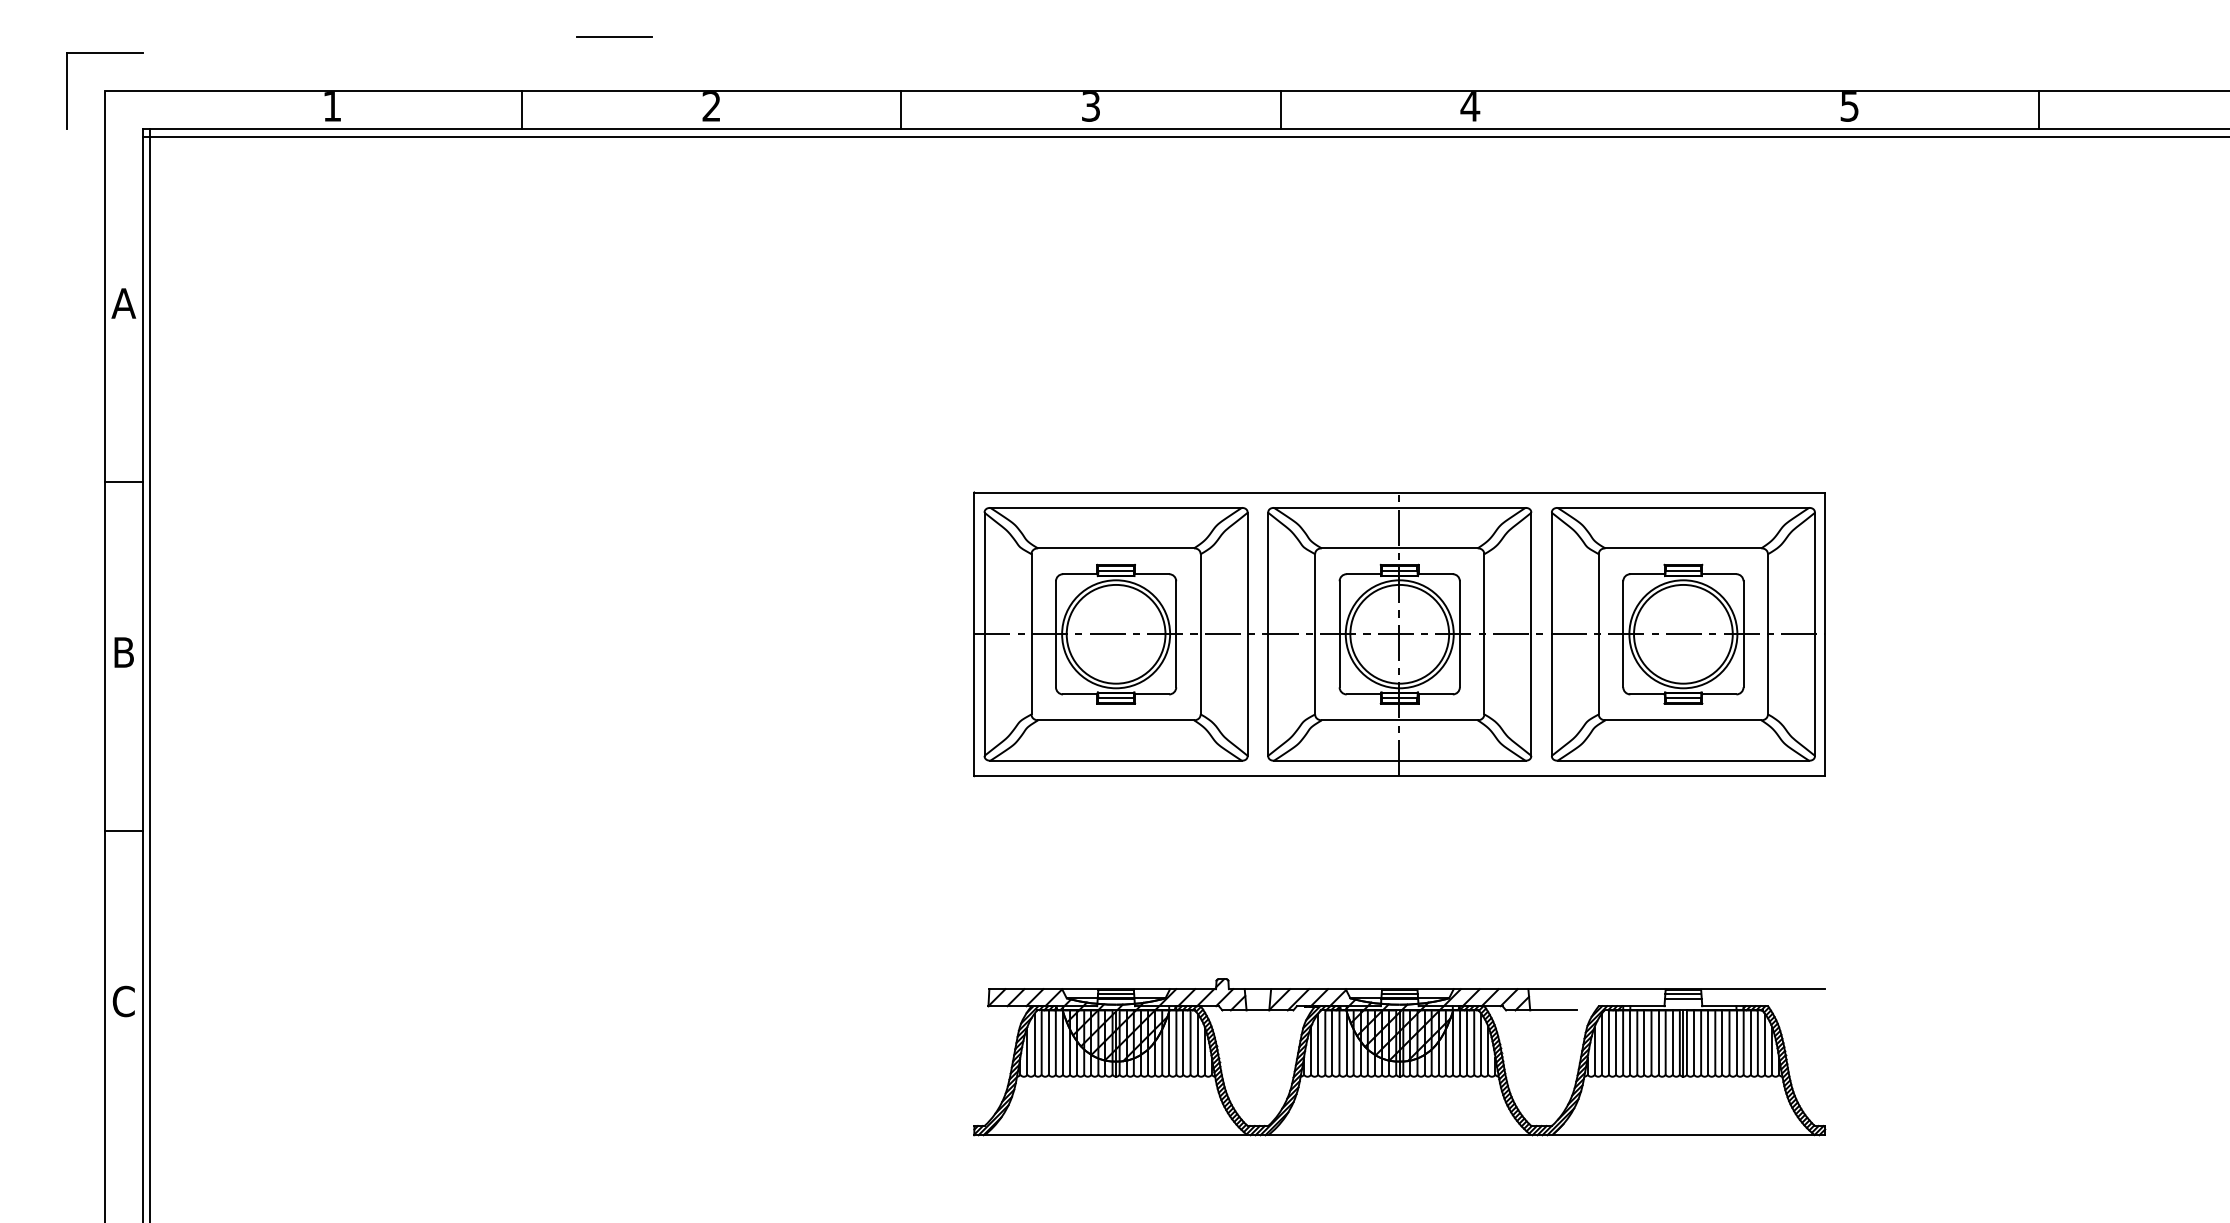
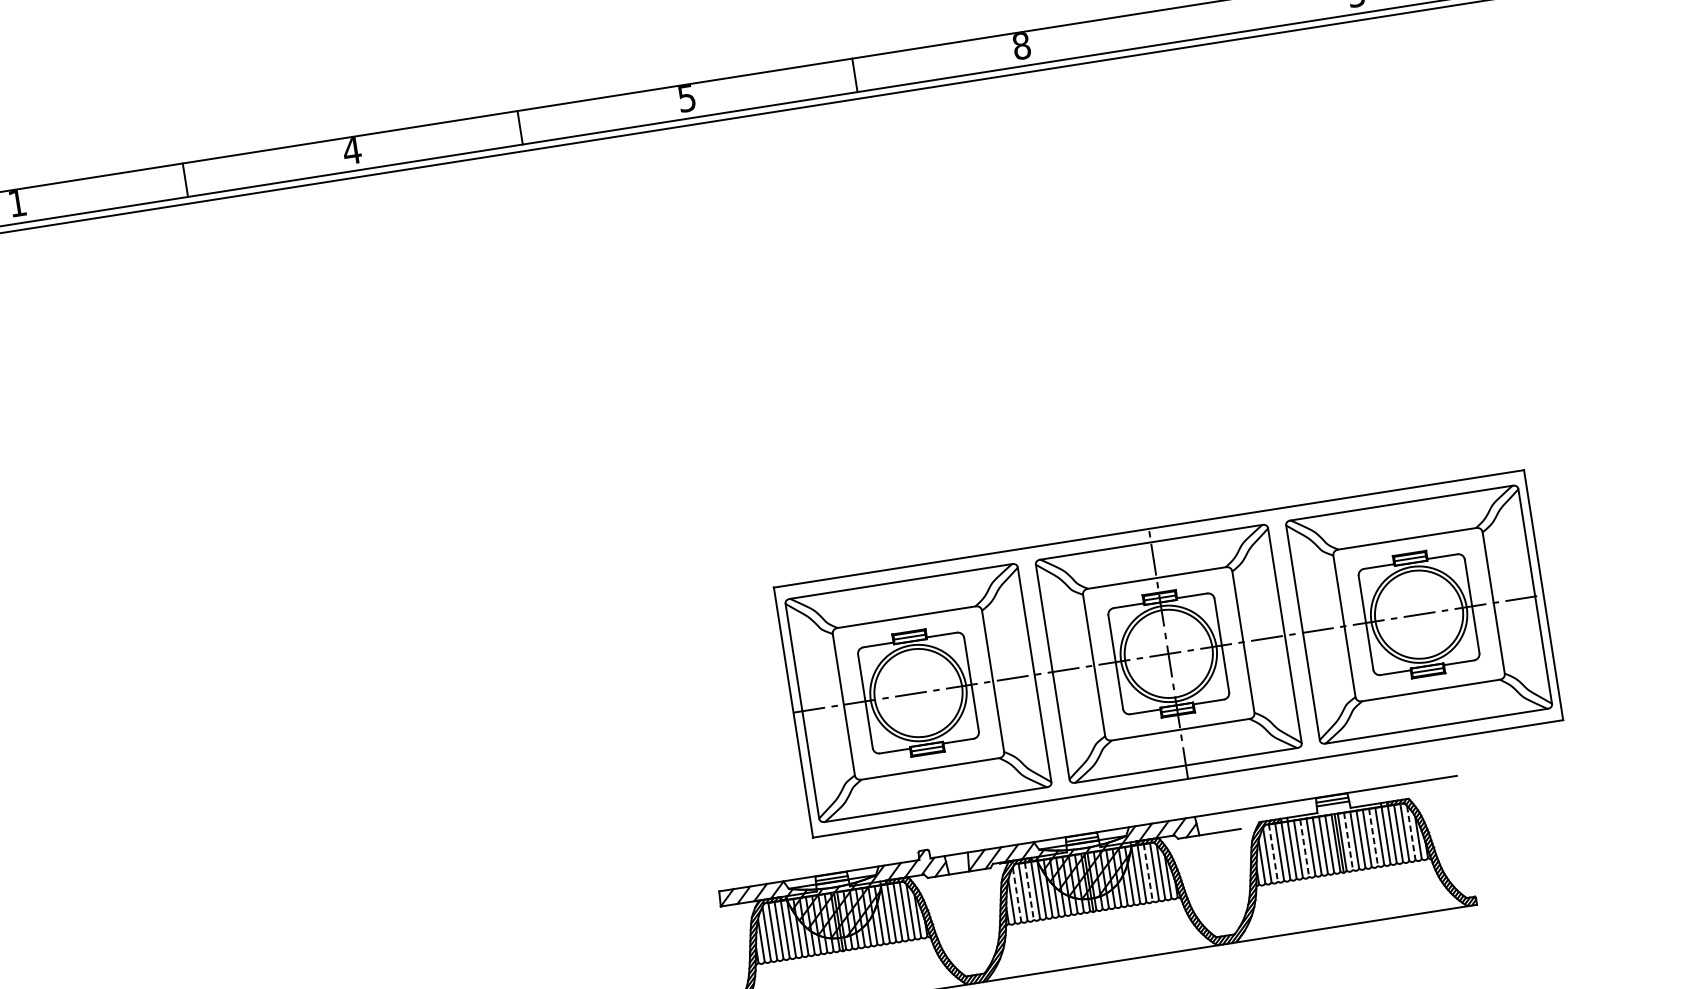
line: (614, 36) -> (256, 102), removed
text: (711, 106) -> (352, 150), 2 -> 4
text: (1090, 106) -> (686, 98), 3 -> 5
text: (1470, 106) -> (1021, 45), 4 -> 8
part: (1399, 634) -> (1168, 654), moved
line: (1332, 1043) -> (1029, 891), solid -> dashed
line: (1467, 1043) -> (1148, 873), solid -> dashed
line: (1608, 1043) -> (1273, 853), solid -> dashed
line: (1644, 1043) -> (1304, 848), solid -> dashed
line: (1694, 1043) -> (1348, 841), solid -> dashed
line: (1722, 1043) -> (1373, 838), solid -> dashed
line: (1318, 1045) -> (1017, 895), solid -> dashed
line: (1764, 1045) -> (1411, 833), solid -> dashed

